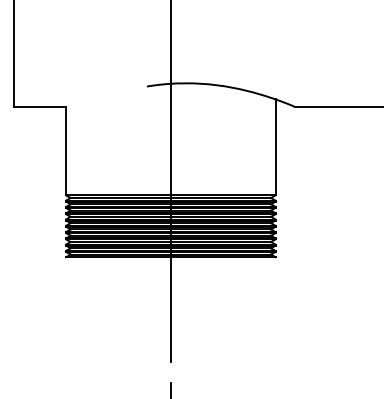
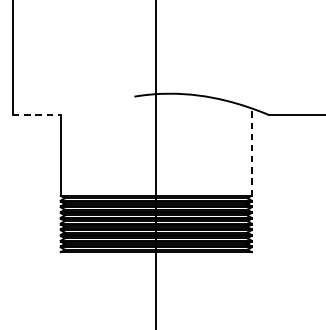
line: (40, 106) -> (37, 114), solid -> dashed
line: (275, 146) -> (251, 151), solid -> dashed

